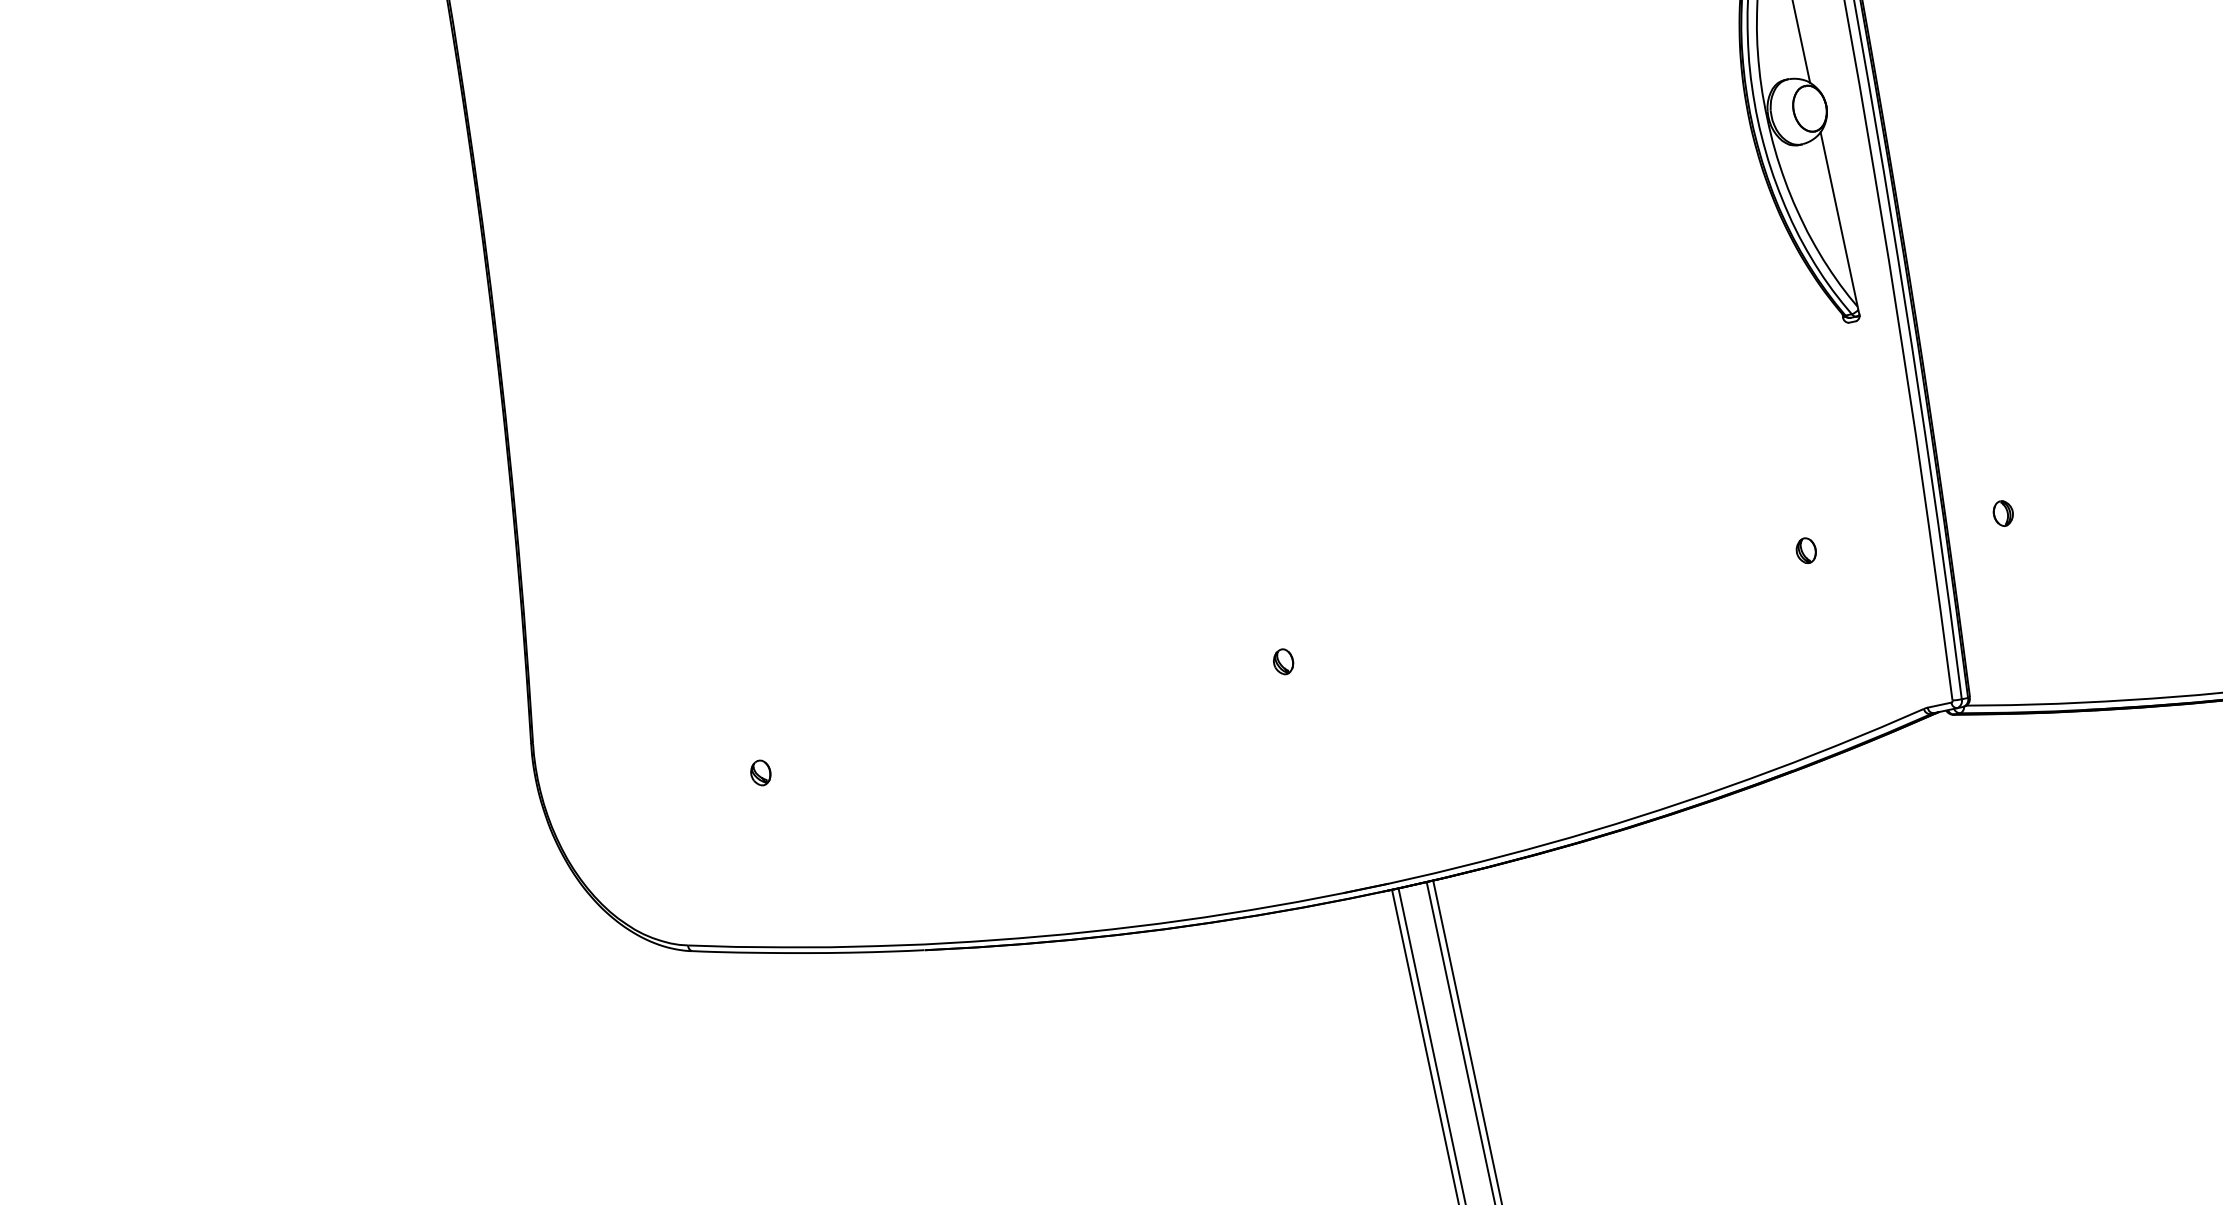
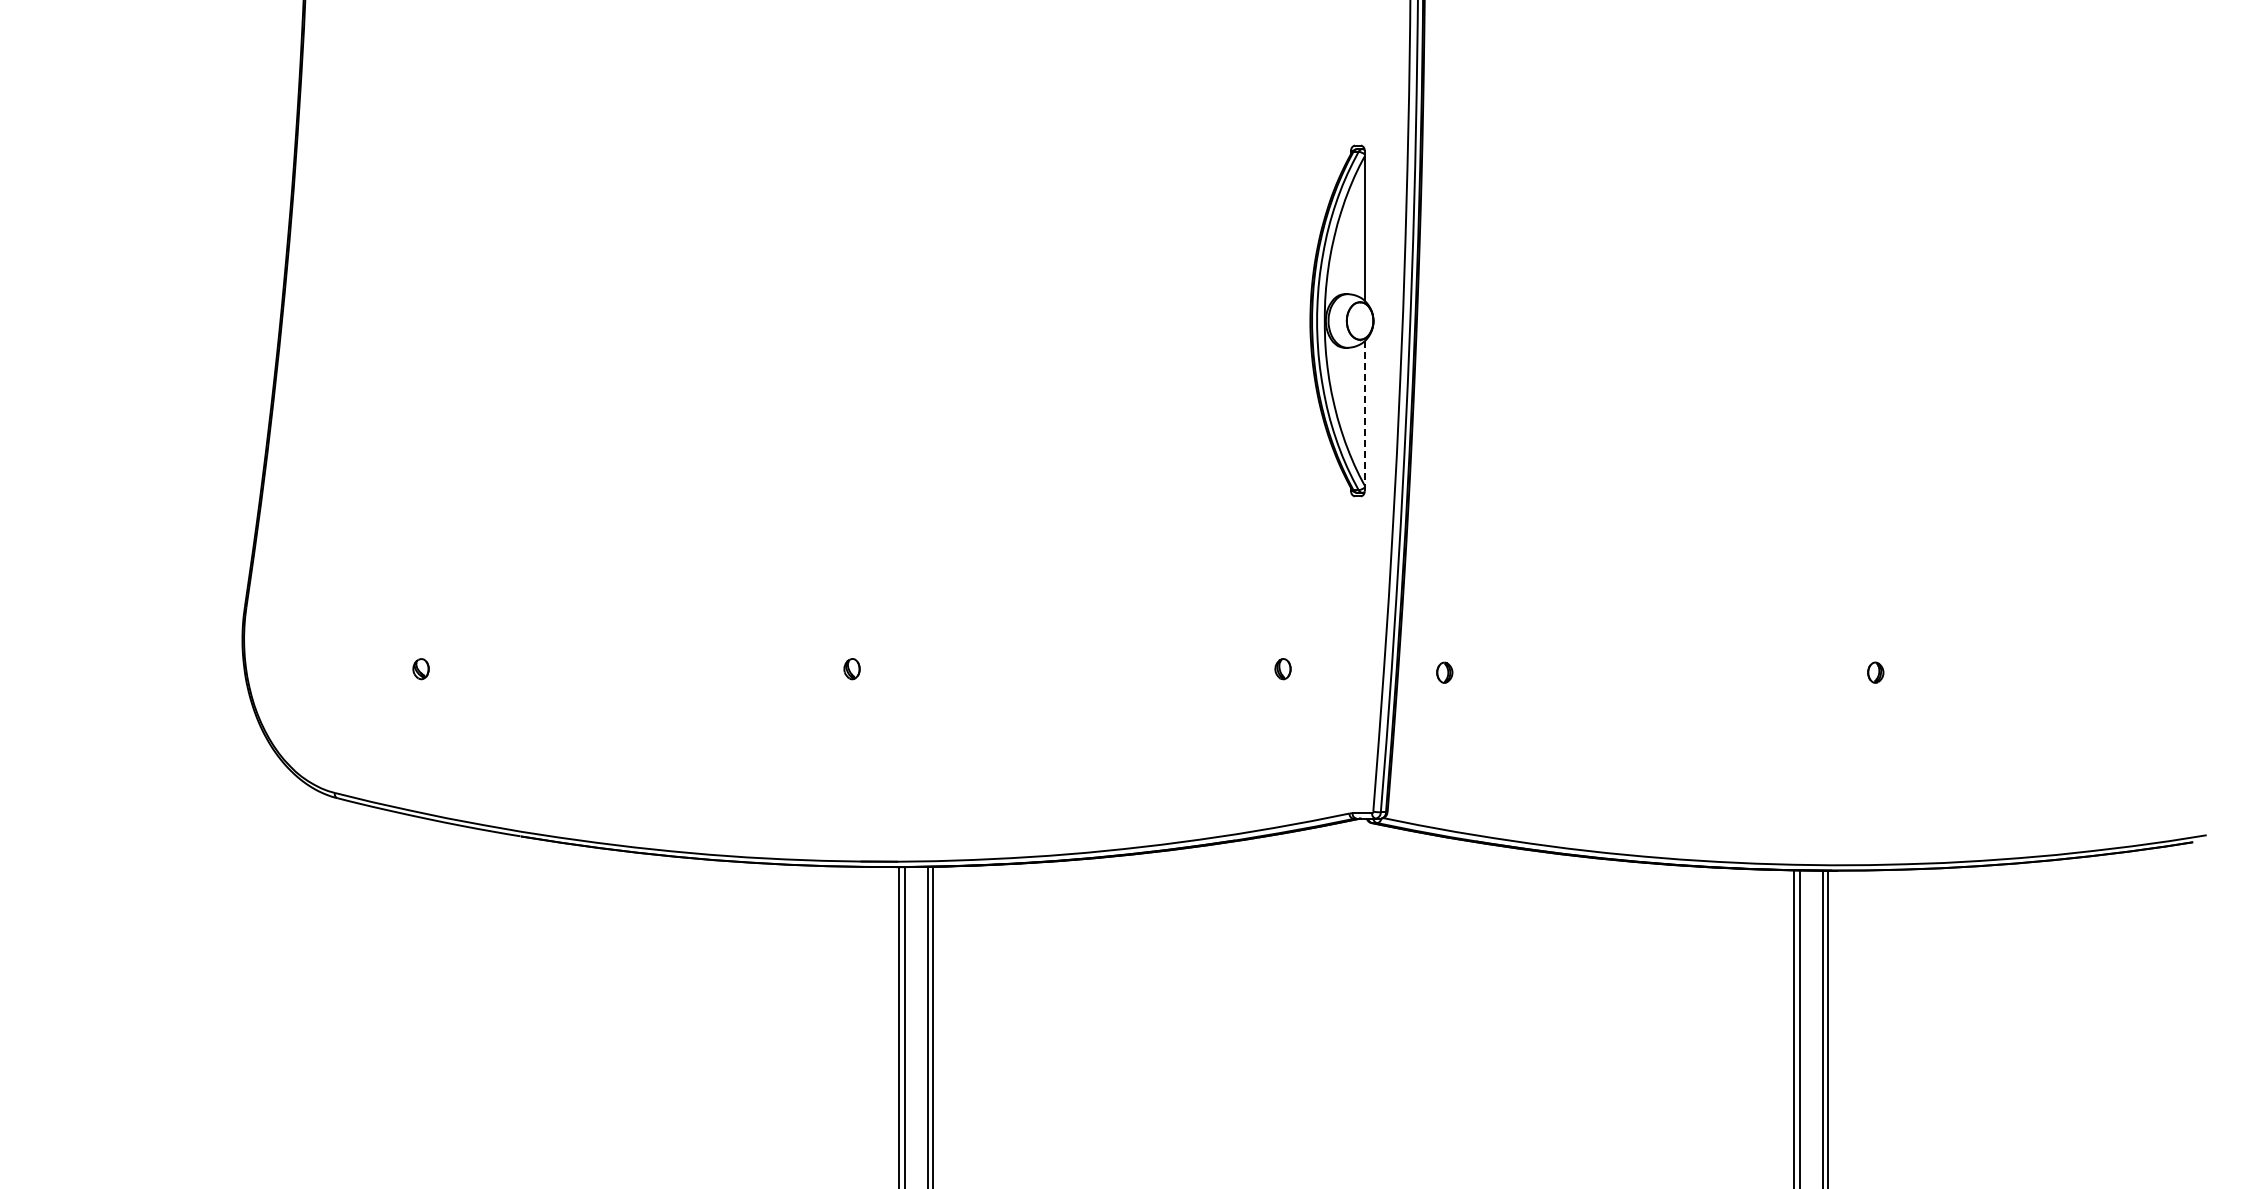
line: (1839, 223) -> (1364, 416), solid -> dashed

